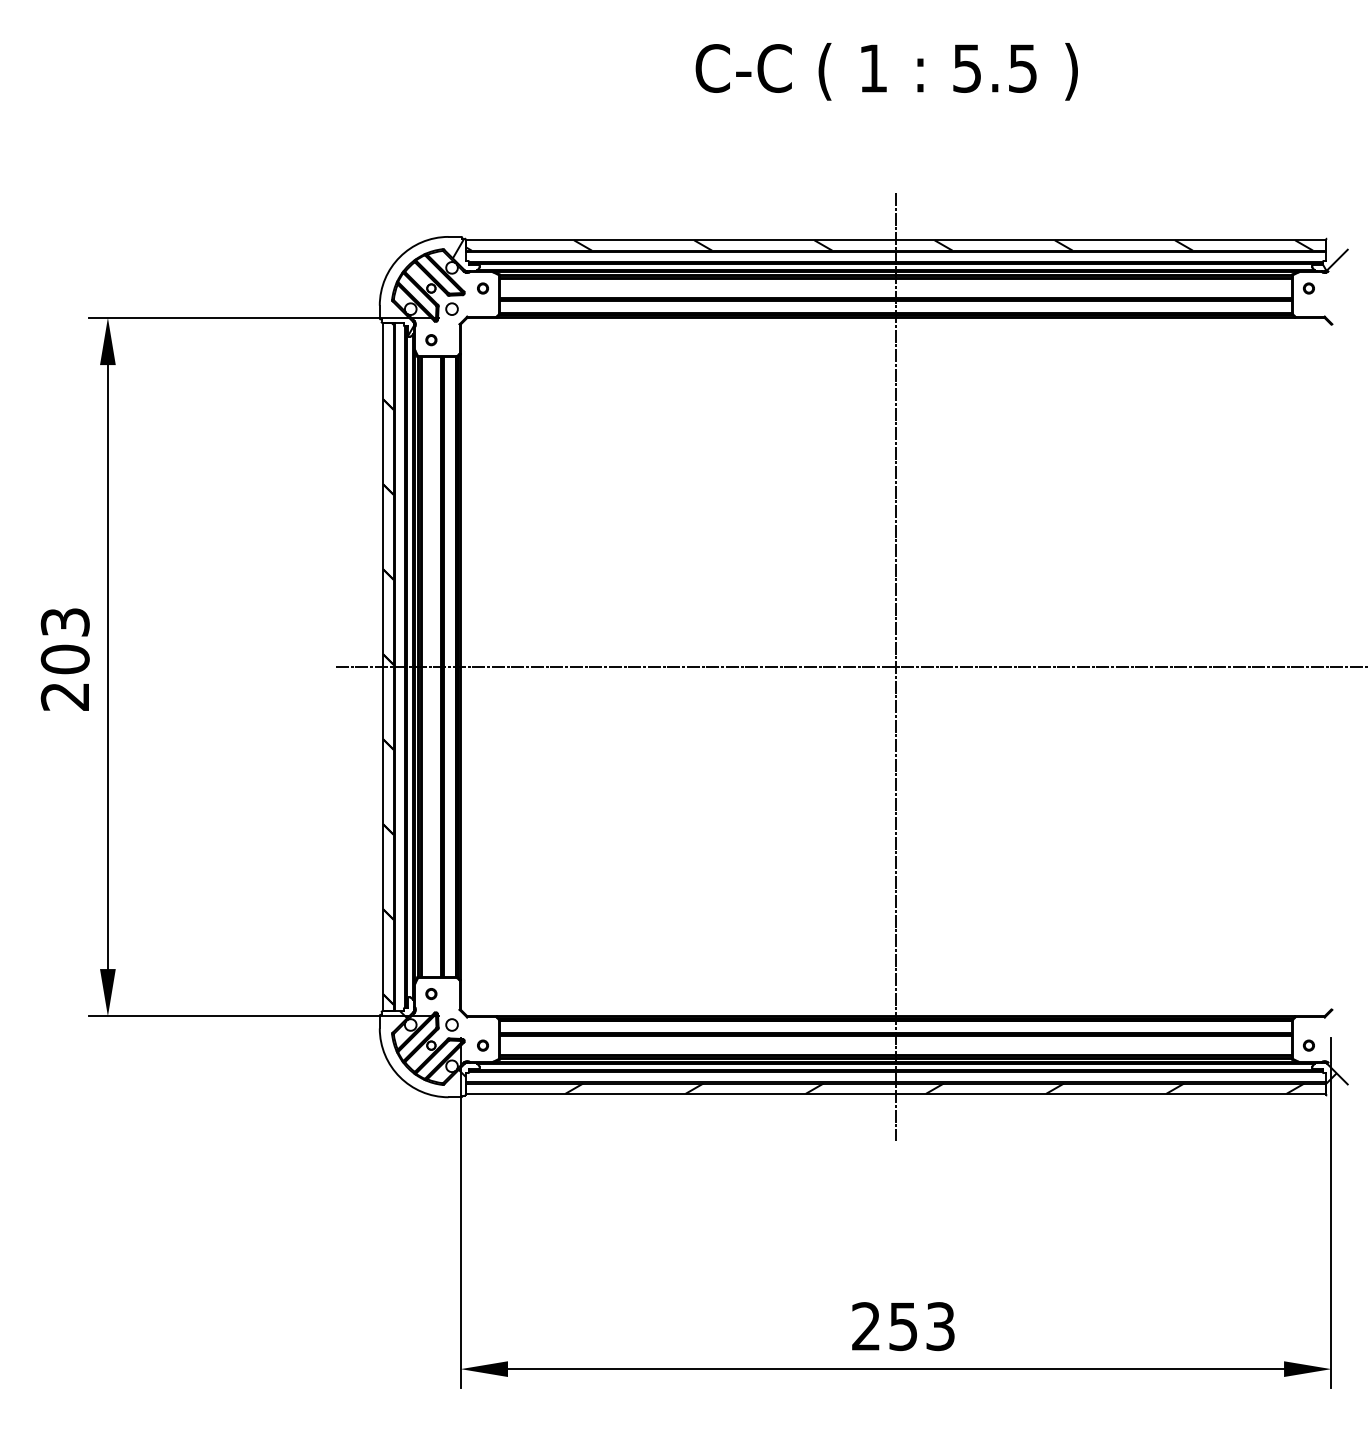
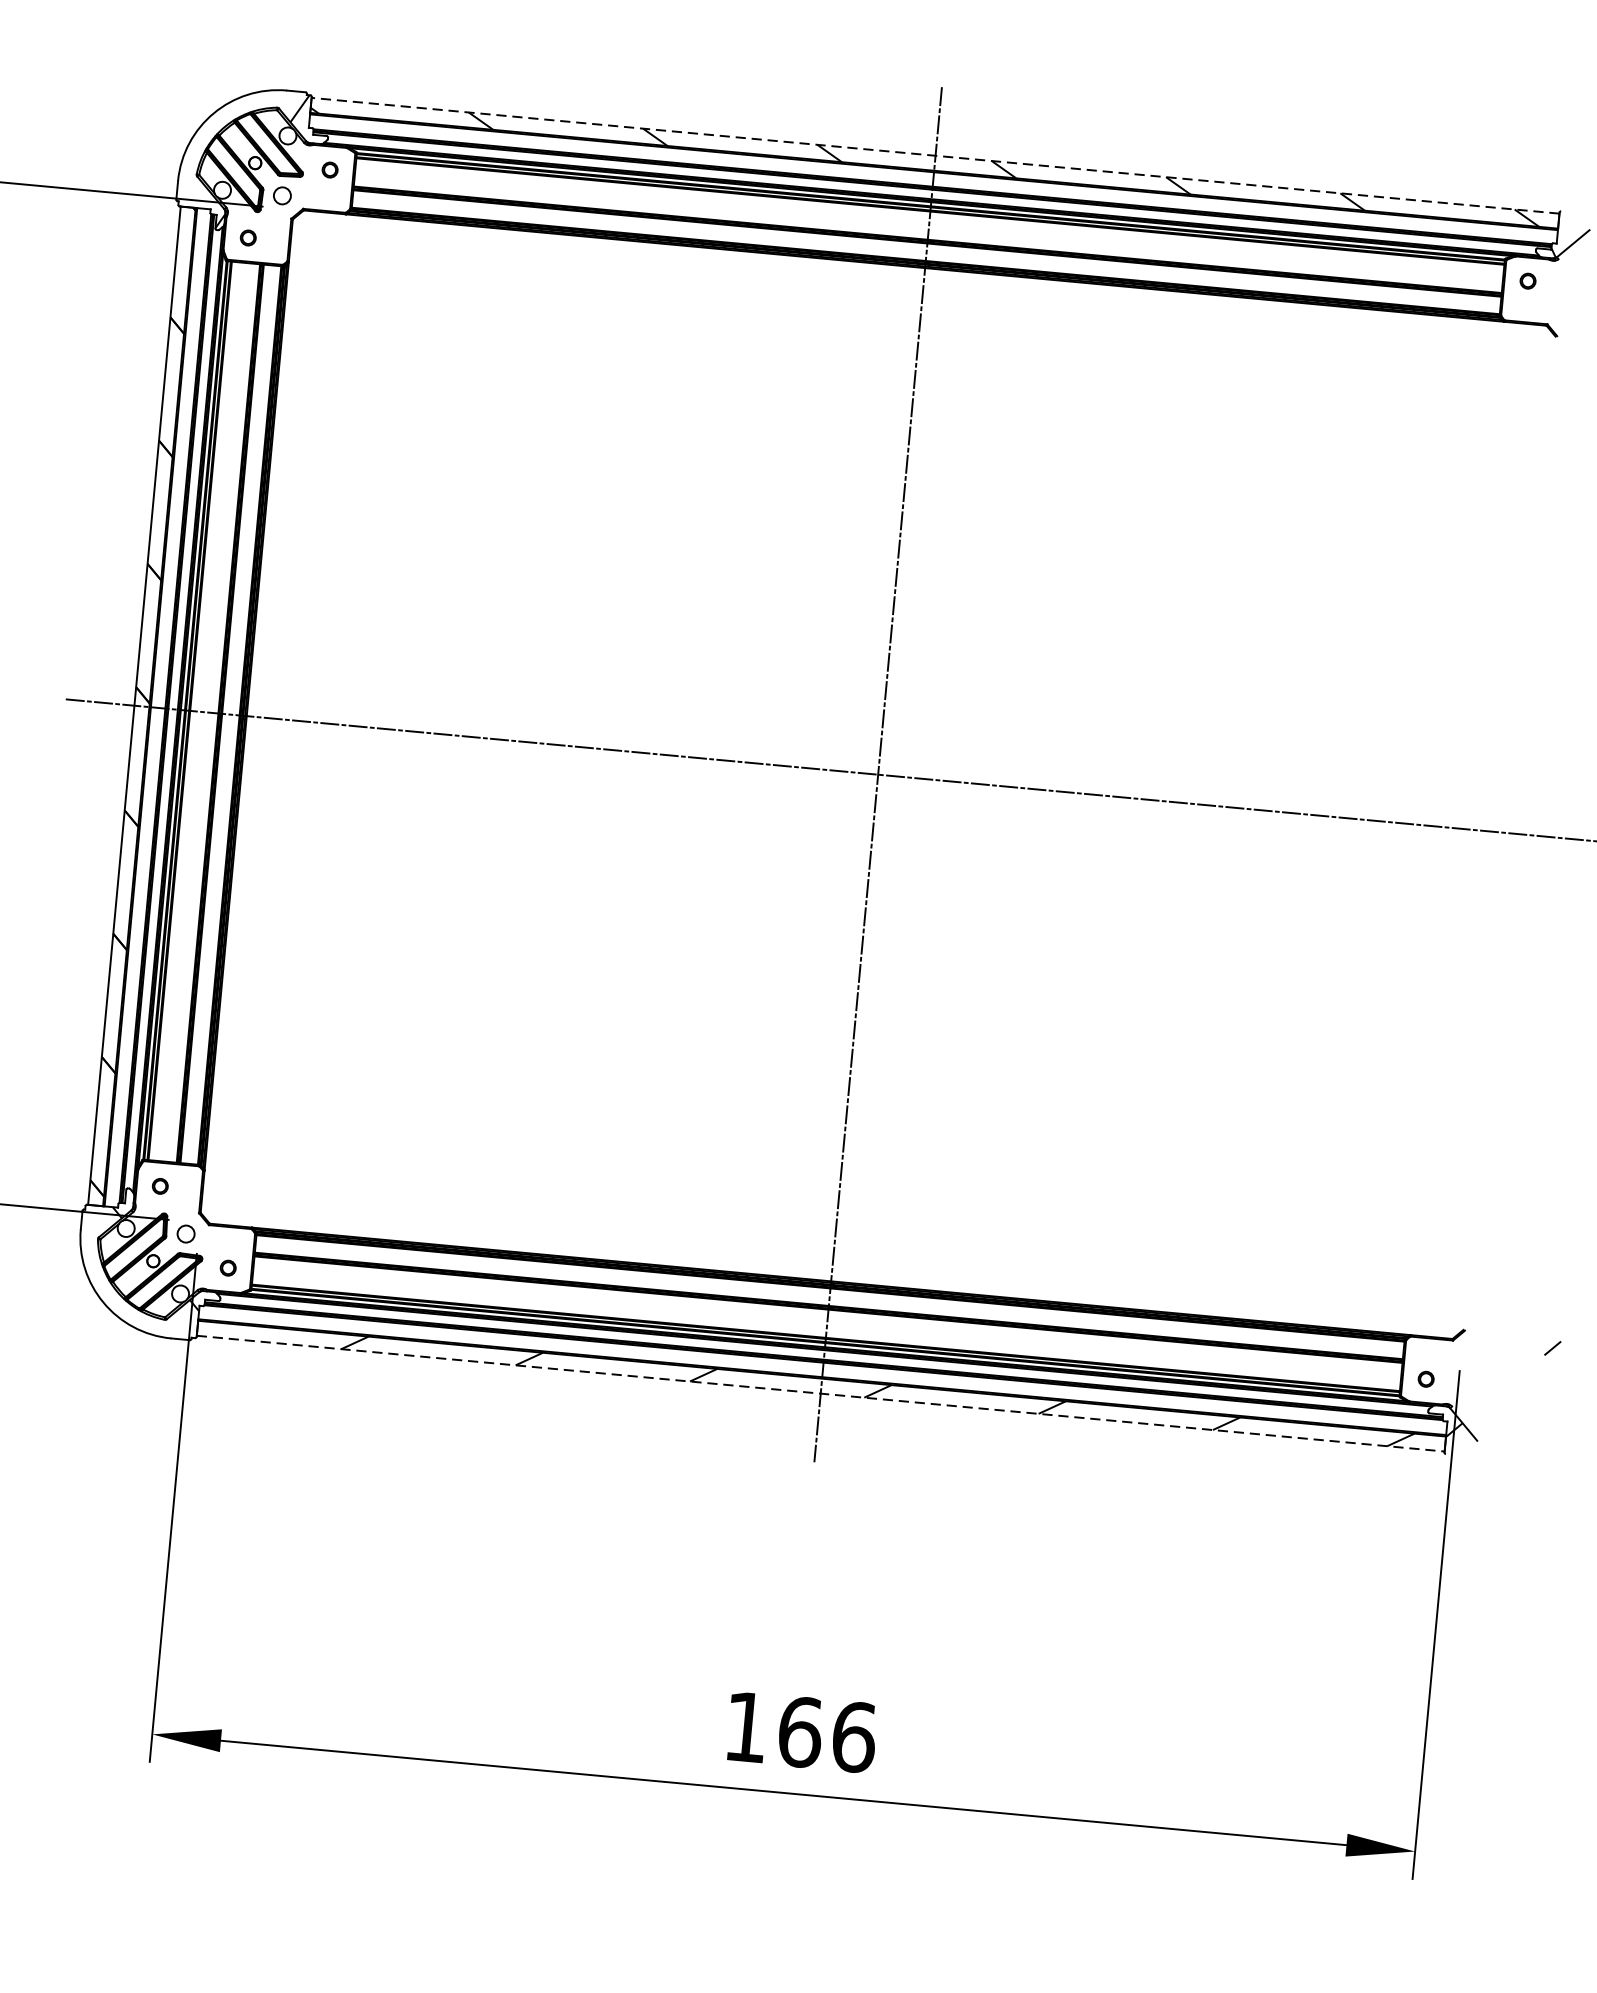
line: (895, 240) -> (934, 155), solid -> dashed
line: (896, 1093) -> (821, 1393), solid -> dashed
text: (903, 1326) -> (800, 1732), 253 -> 166

